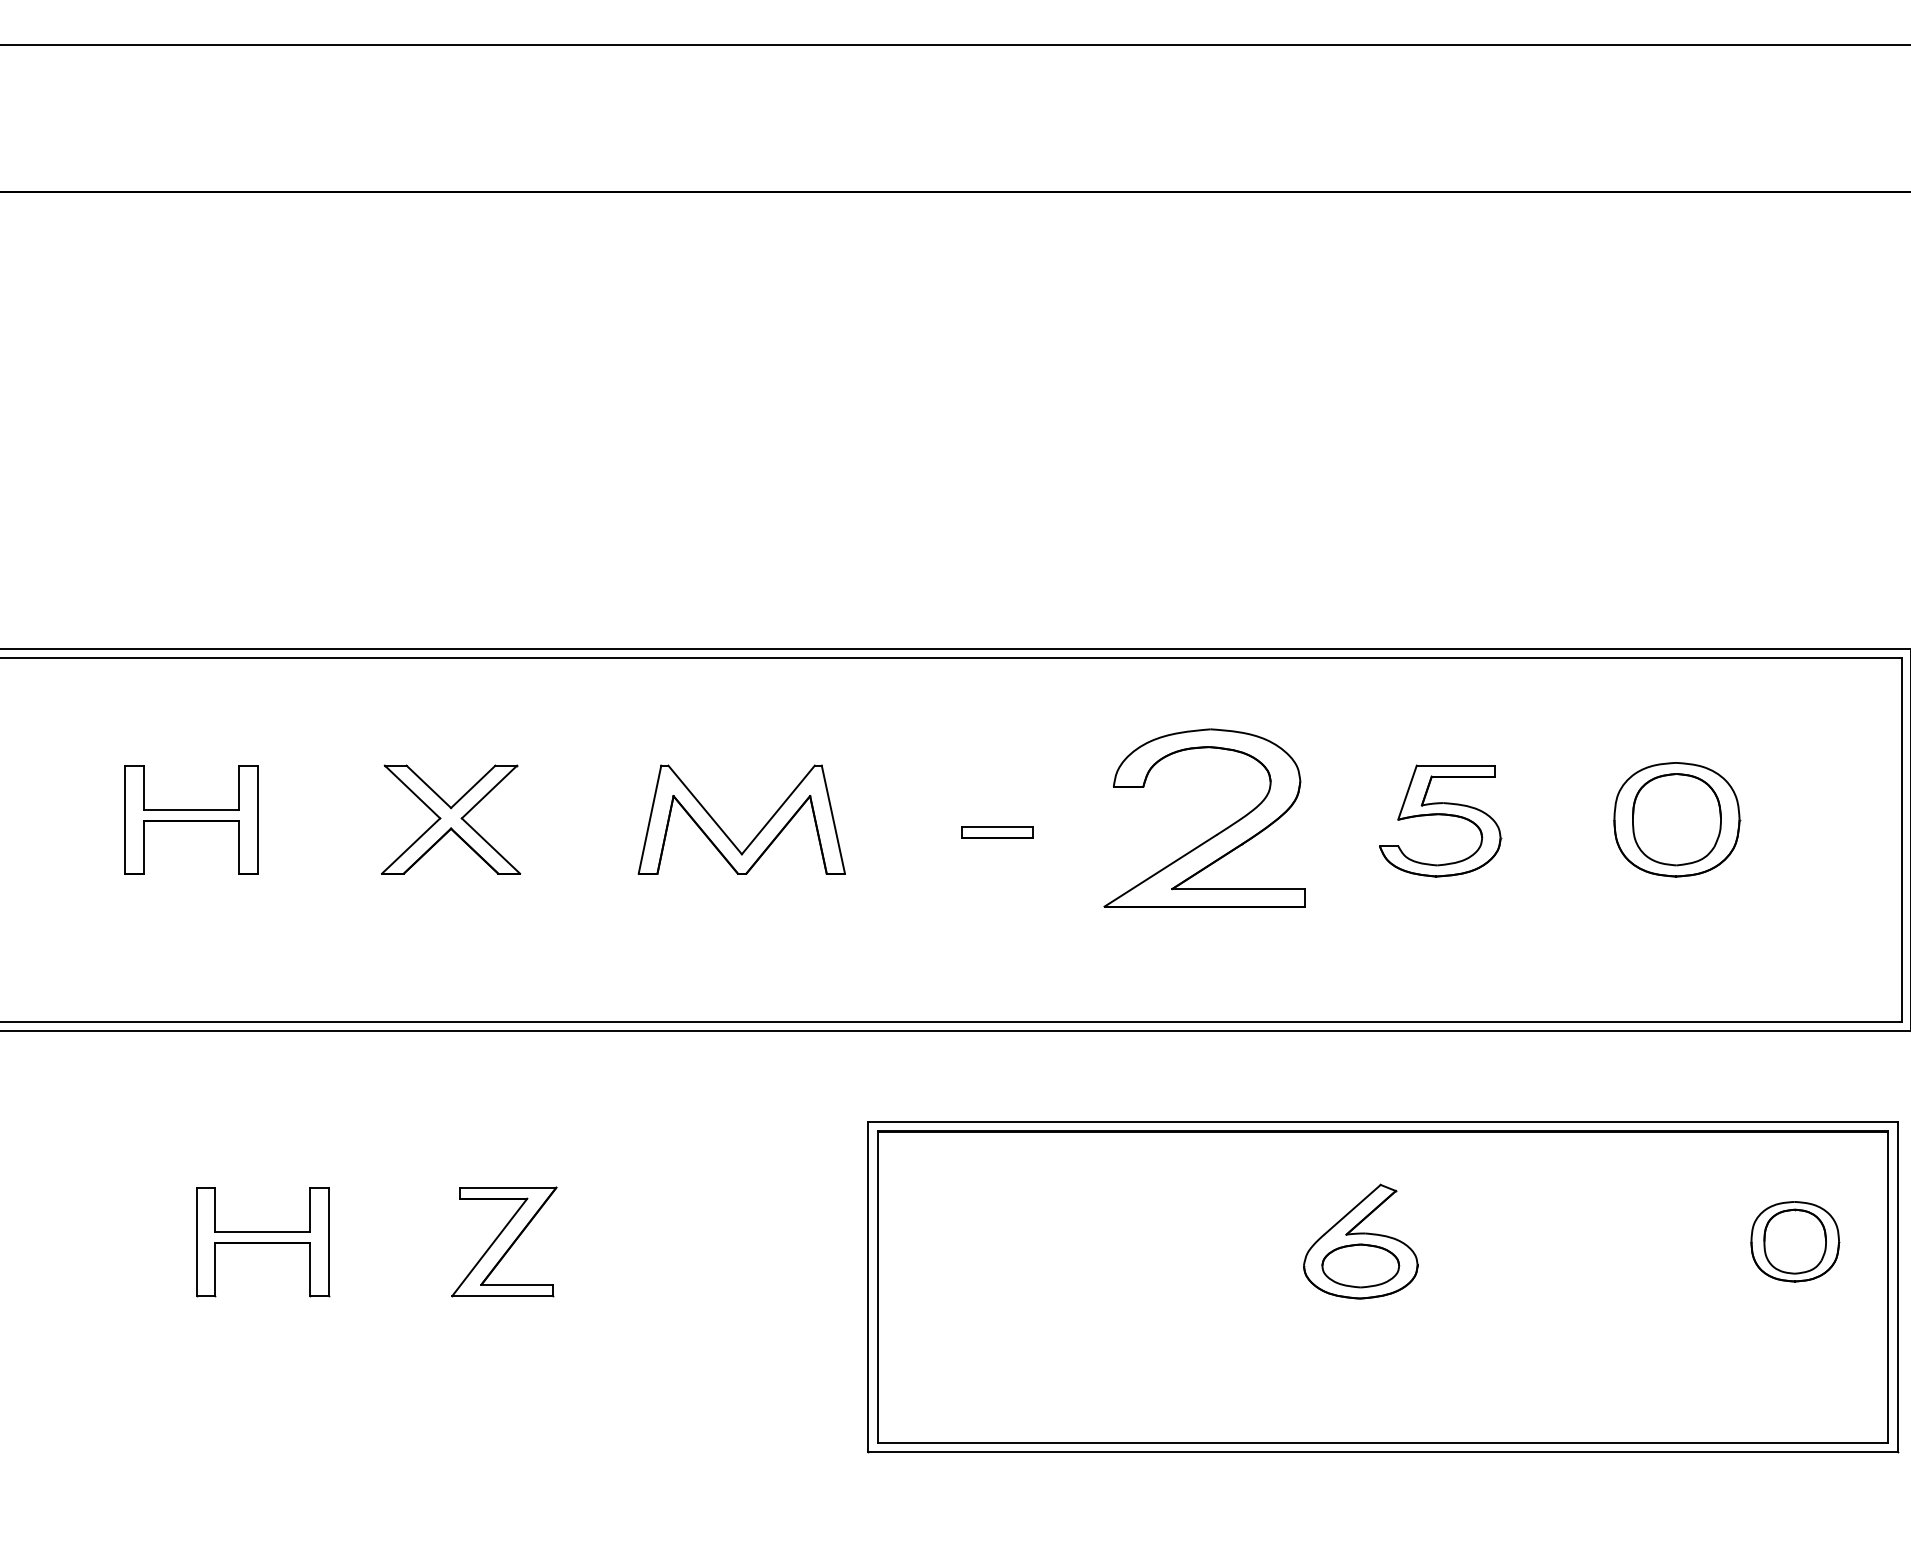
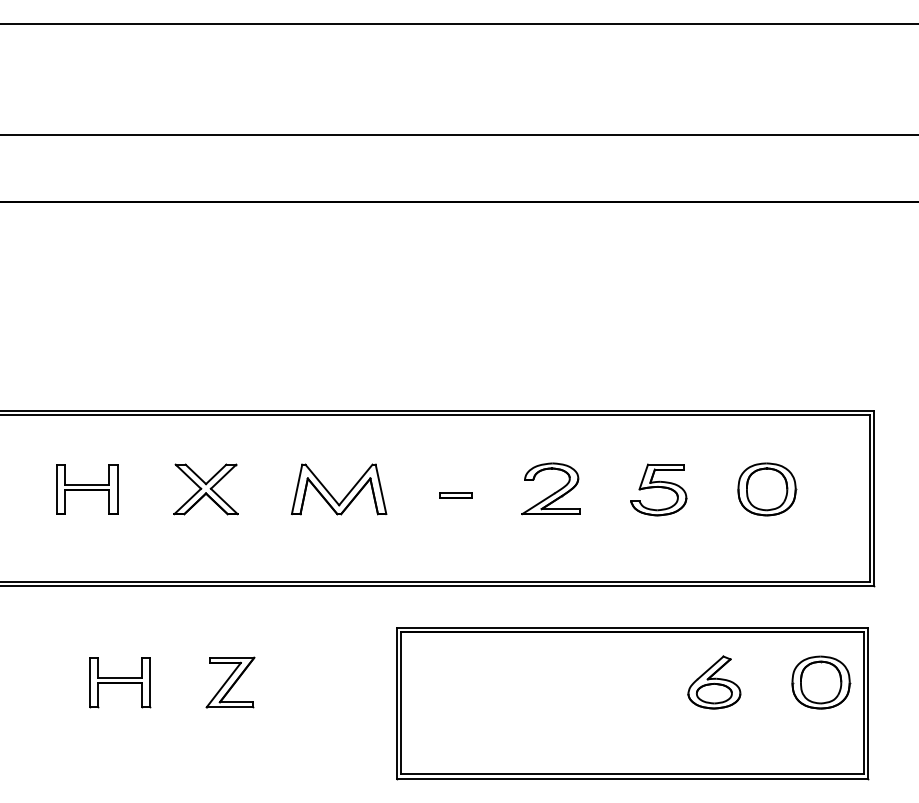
part: (1203, 817) -> (550, 488), size x0.62
part: (1361, 1241) -> (714, 682), moved
part: (1795, 1241) -> (821, 682), size x1.43

